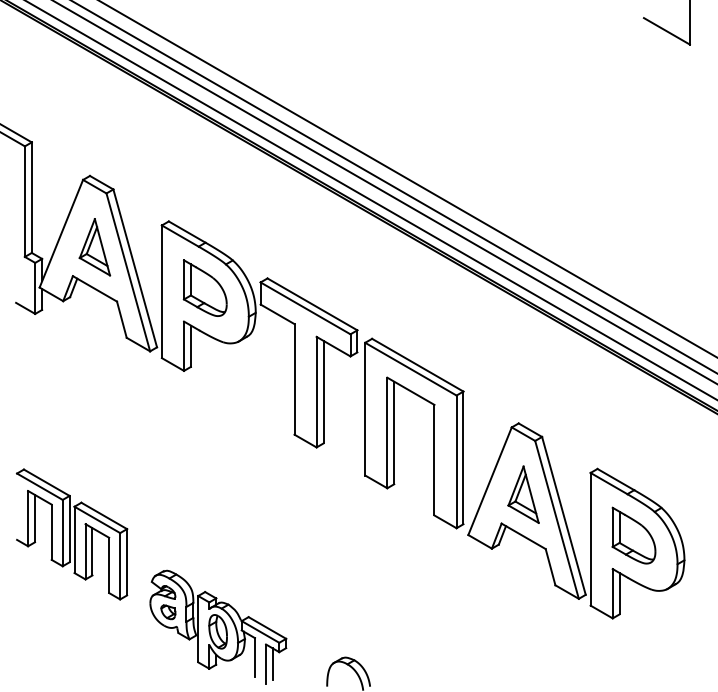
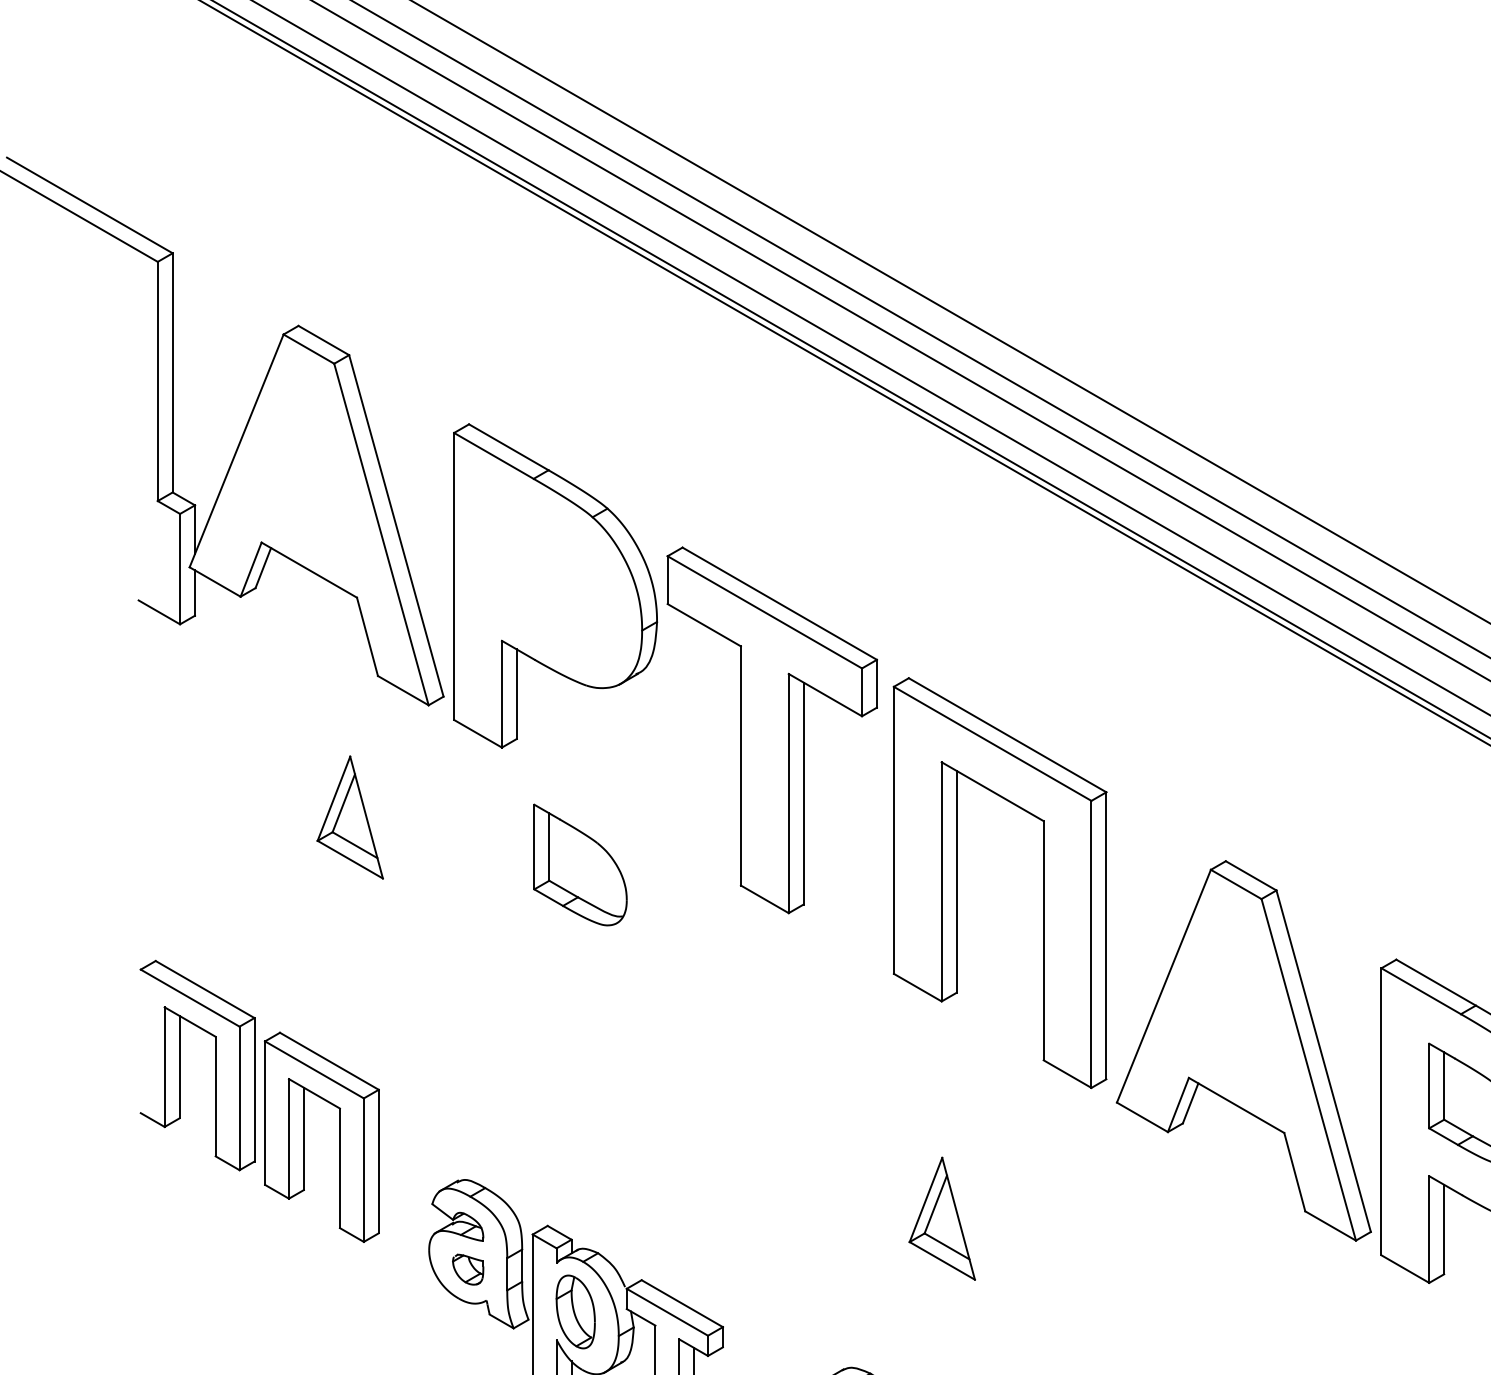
part: (94, 247) -> (349, 818), moved
part: (204, 287) -> (578, 863), moved
part: (523, 494) -> (942, 1218), moved

